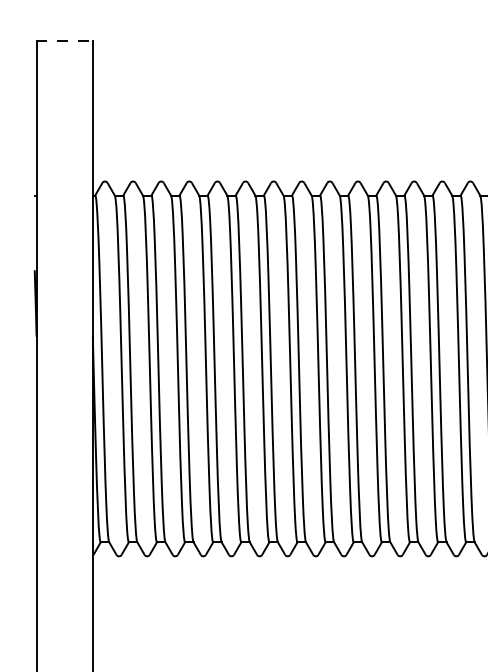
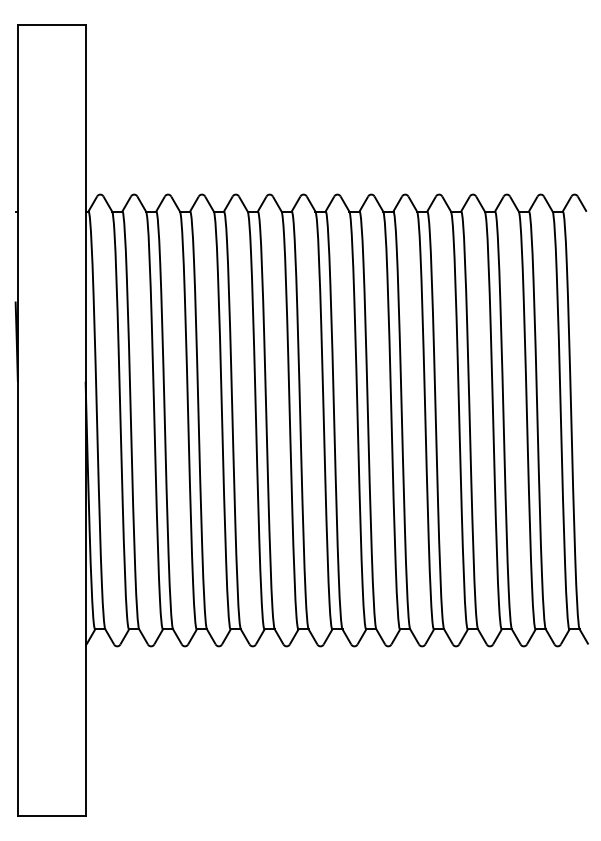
line: (64, 41) -> (51, 25), dashed -> solid

